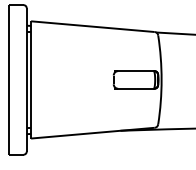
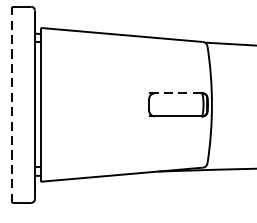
line: (133, 71) -> (175, 93), solid -> dashed
line: (9, 79) -> (12, 104), solid -> dashed

